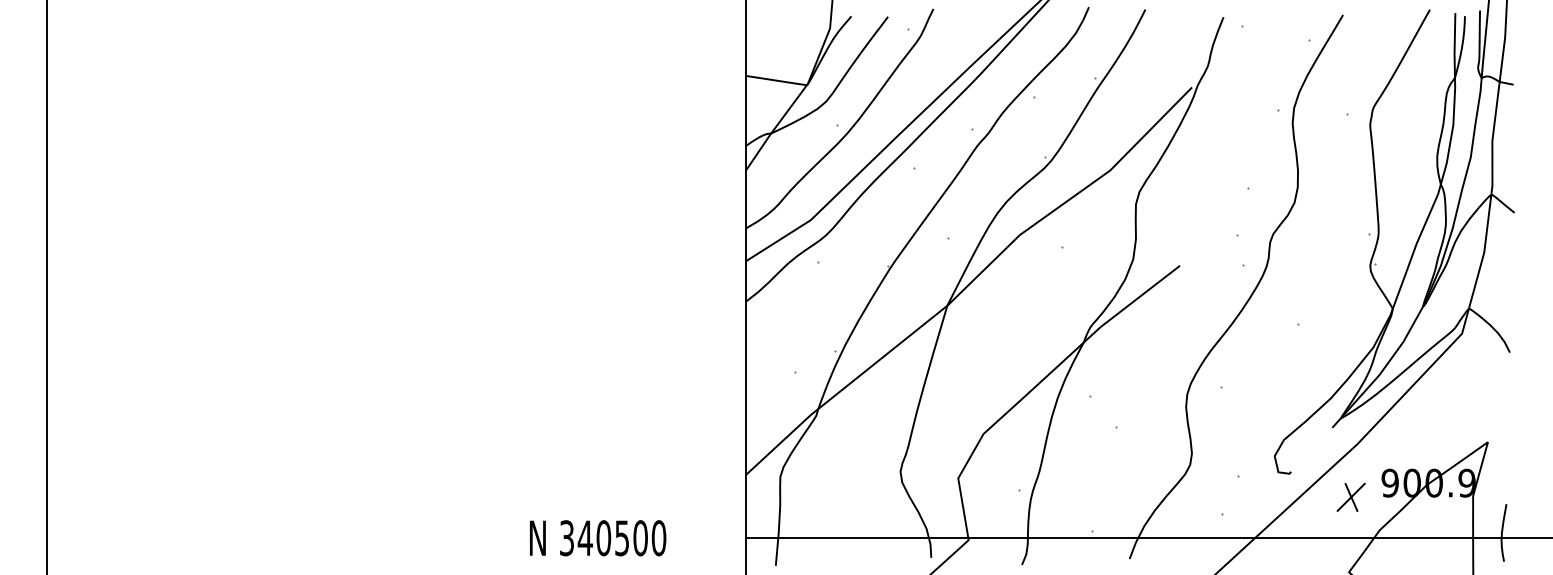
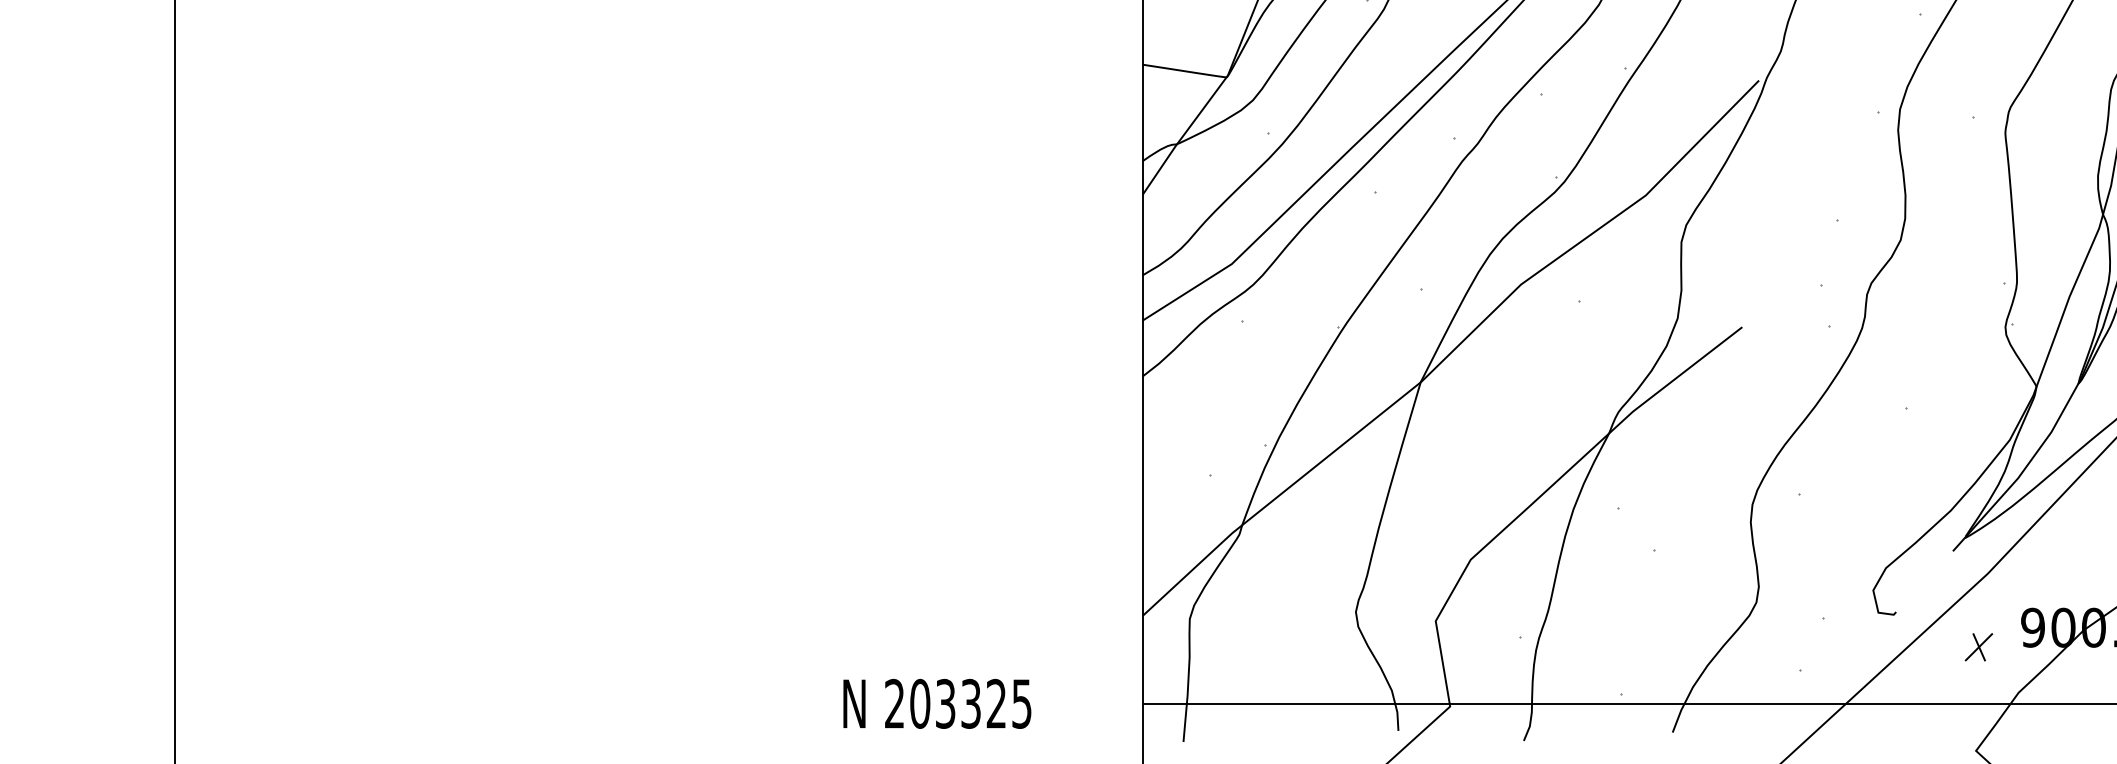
part: (1350, 496) -> (1978, 646), size x0.7
text: (613, 538) -> (959, 704), 340500 -> 203325

